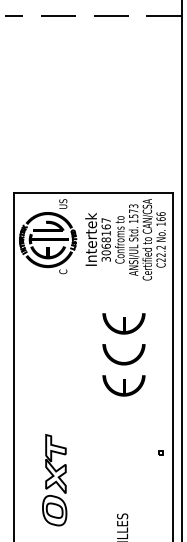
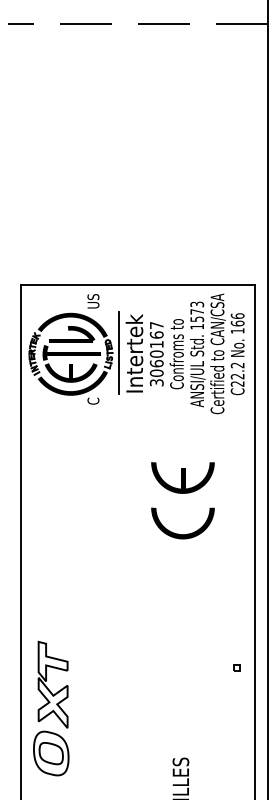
line: (80, 238) -> (118, 352), added
text: (106, 239) -> (157, 353), 3068167 -> 3060167
part: (123, 385) -> (182, 568), removed
part: (54, 480) -> (50, 709), moved

